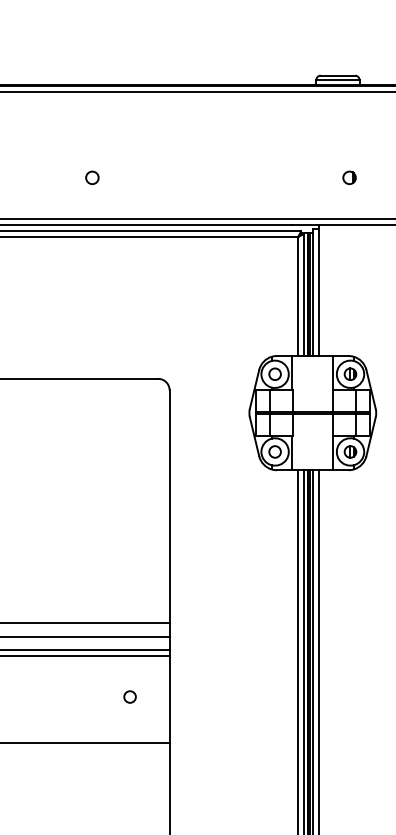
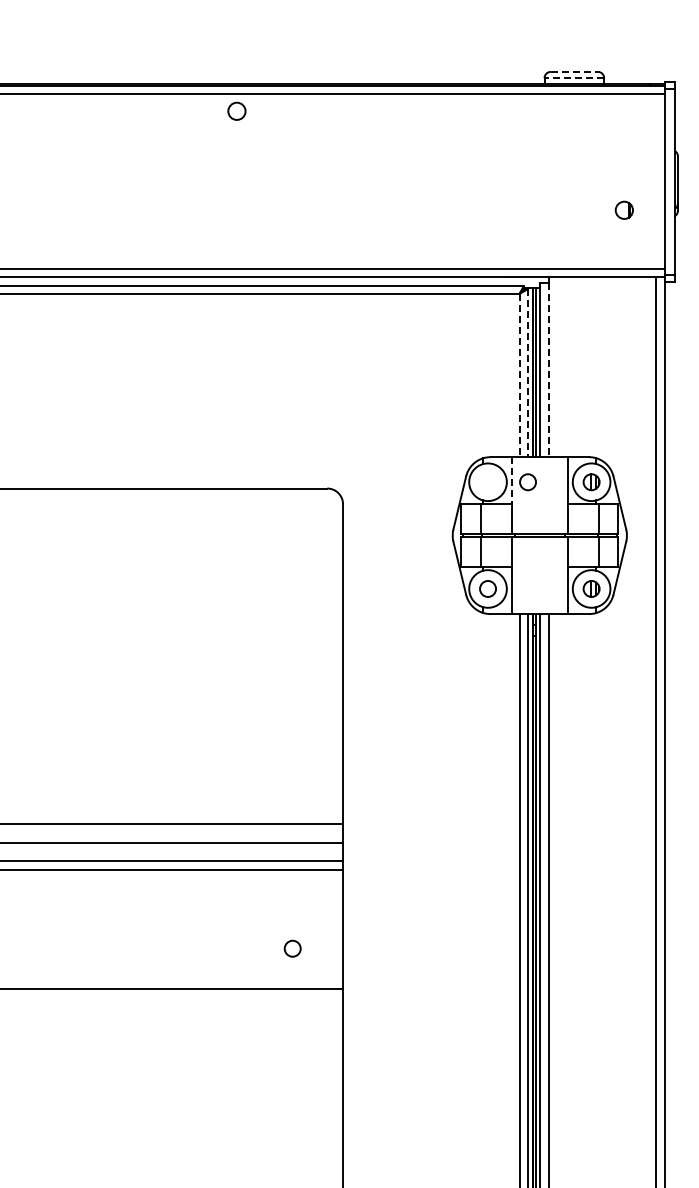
line: (338, 75) -> (574, 71), solid -> dashed
line: (338, 80) -> (574, 78), solid -> dashed
circle: (92, 177) -> (236, 110), moved
part: (348, 177) -> (623, 209), moved
line: (319, 292) -> (548, 370), solid -> dashed
line: (303, 295) -> (527, 373), solid -> dashed
line: (298, 296) -> (519, 375), solid -> dashed
line: (292, 373) -> (511, 480), solid -> dashed
circle: (274, 374) -> (527, 482), moved
circle: (129, 696) -> (292, 948), moved

